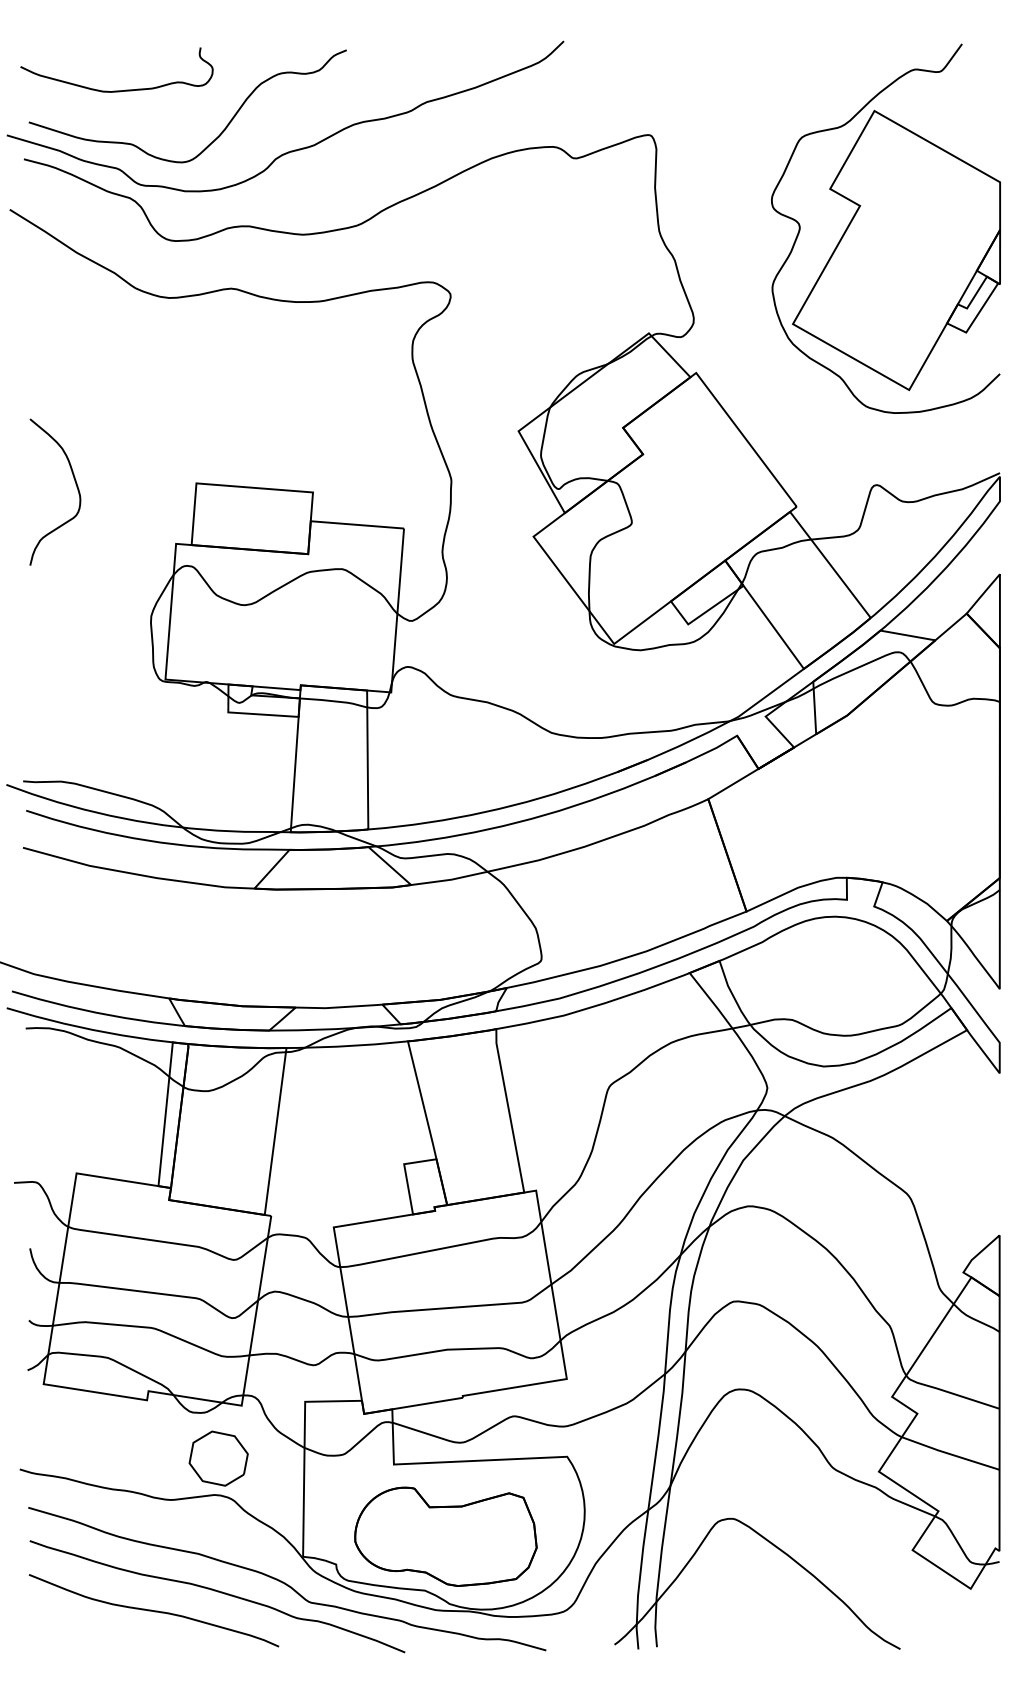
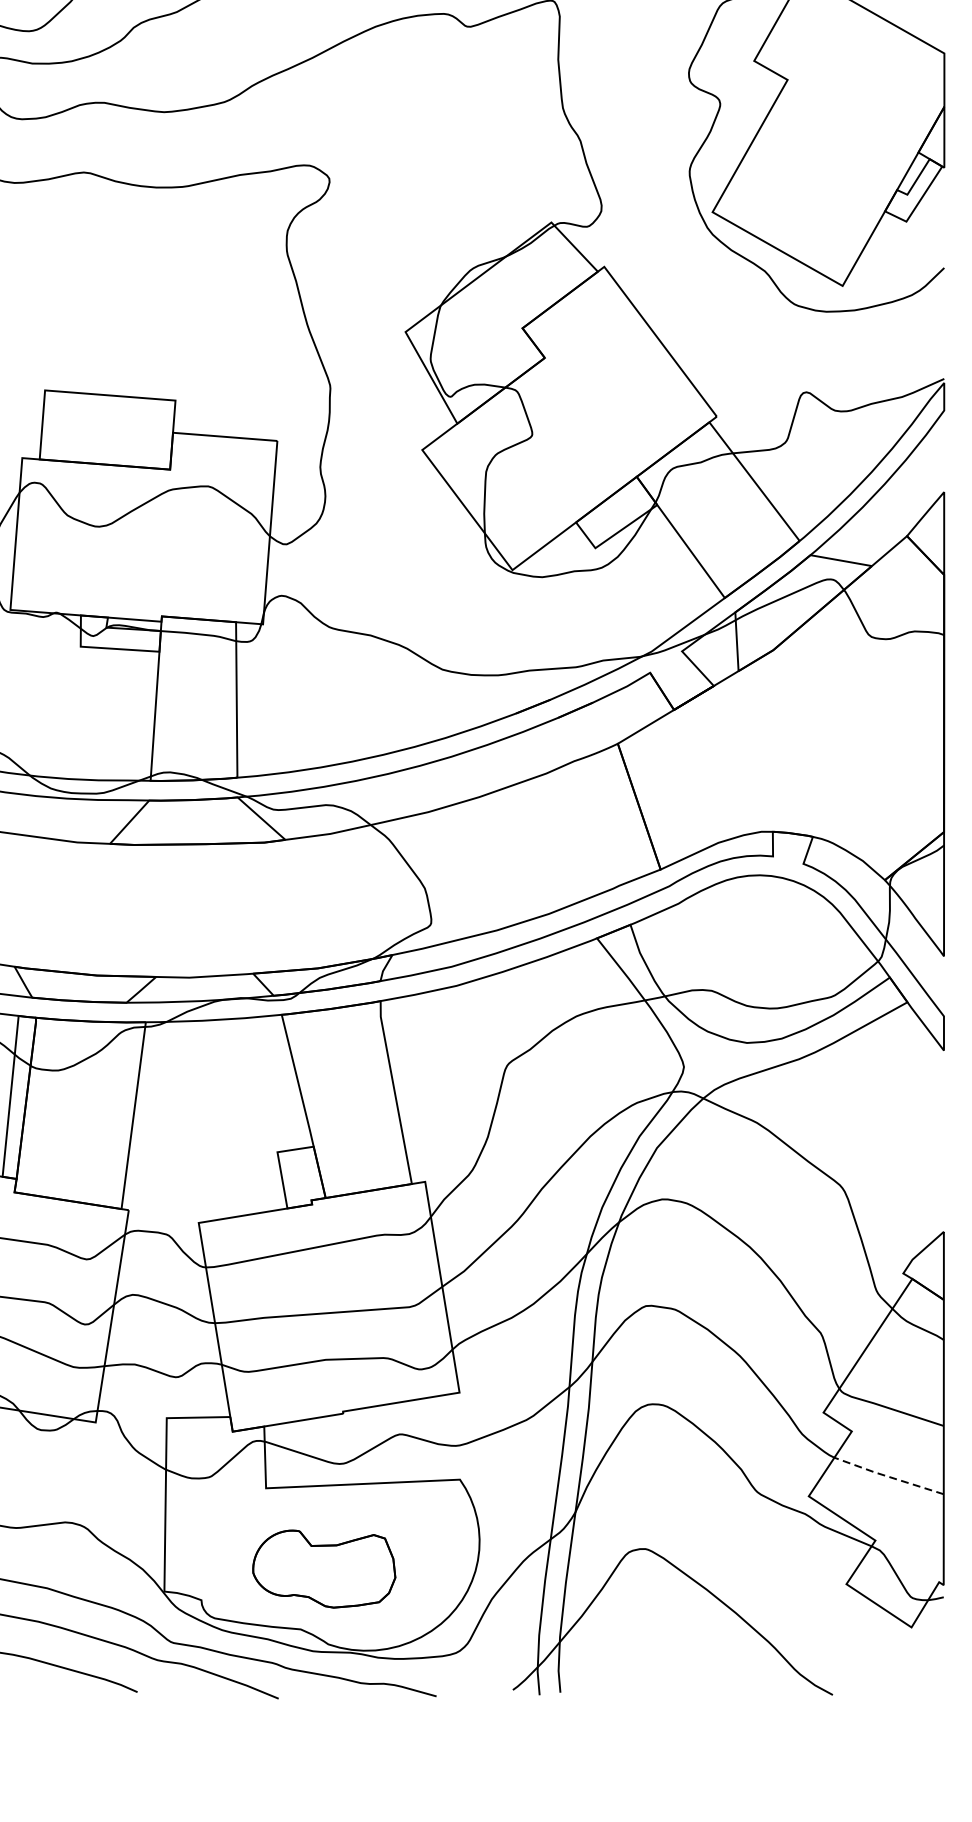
line: (949, 1453) -> (887, 1475), solid -> dashed
part: (218, 1458) -> (69, 1481), removed
part: (445, 1536) -> (323, 1568), size x0.7

